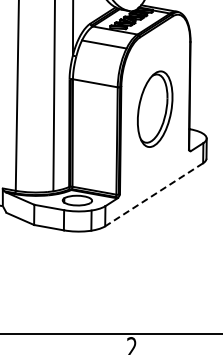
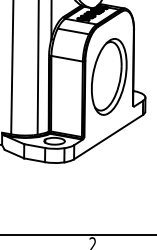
part: (154, 109) -> (108, 77), size x1.43
line: (153, 195) -> (108, 137), dashed -> solid

